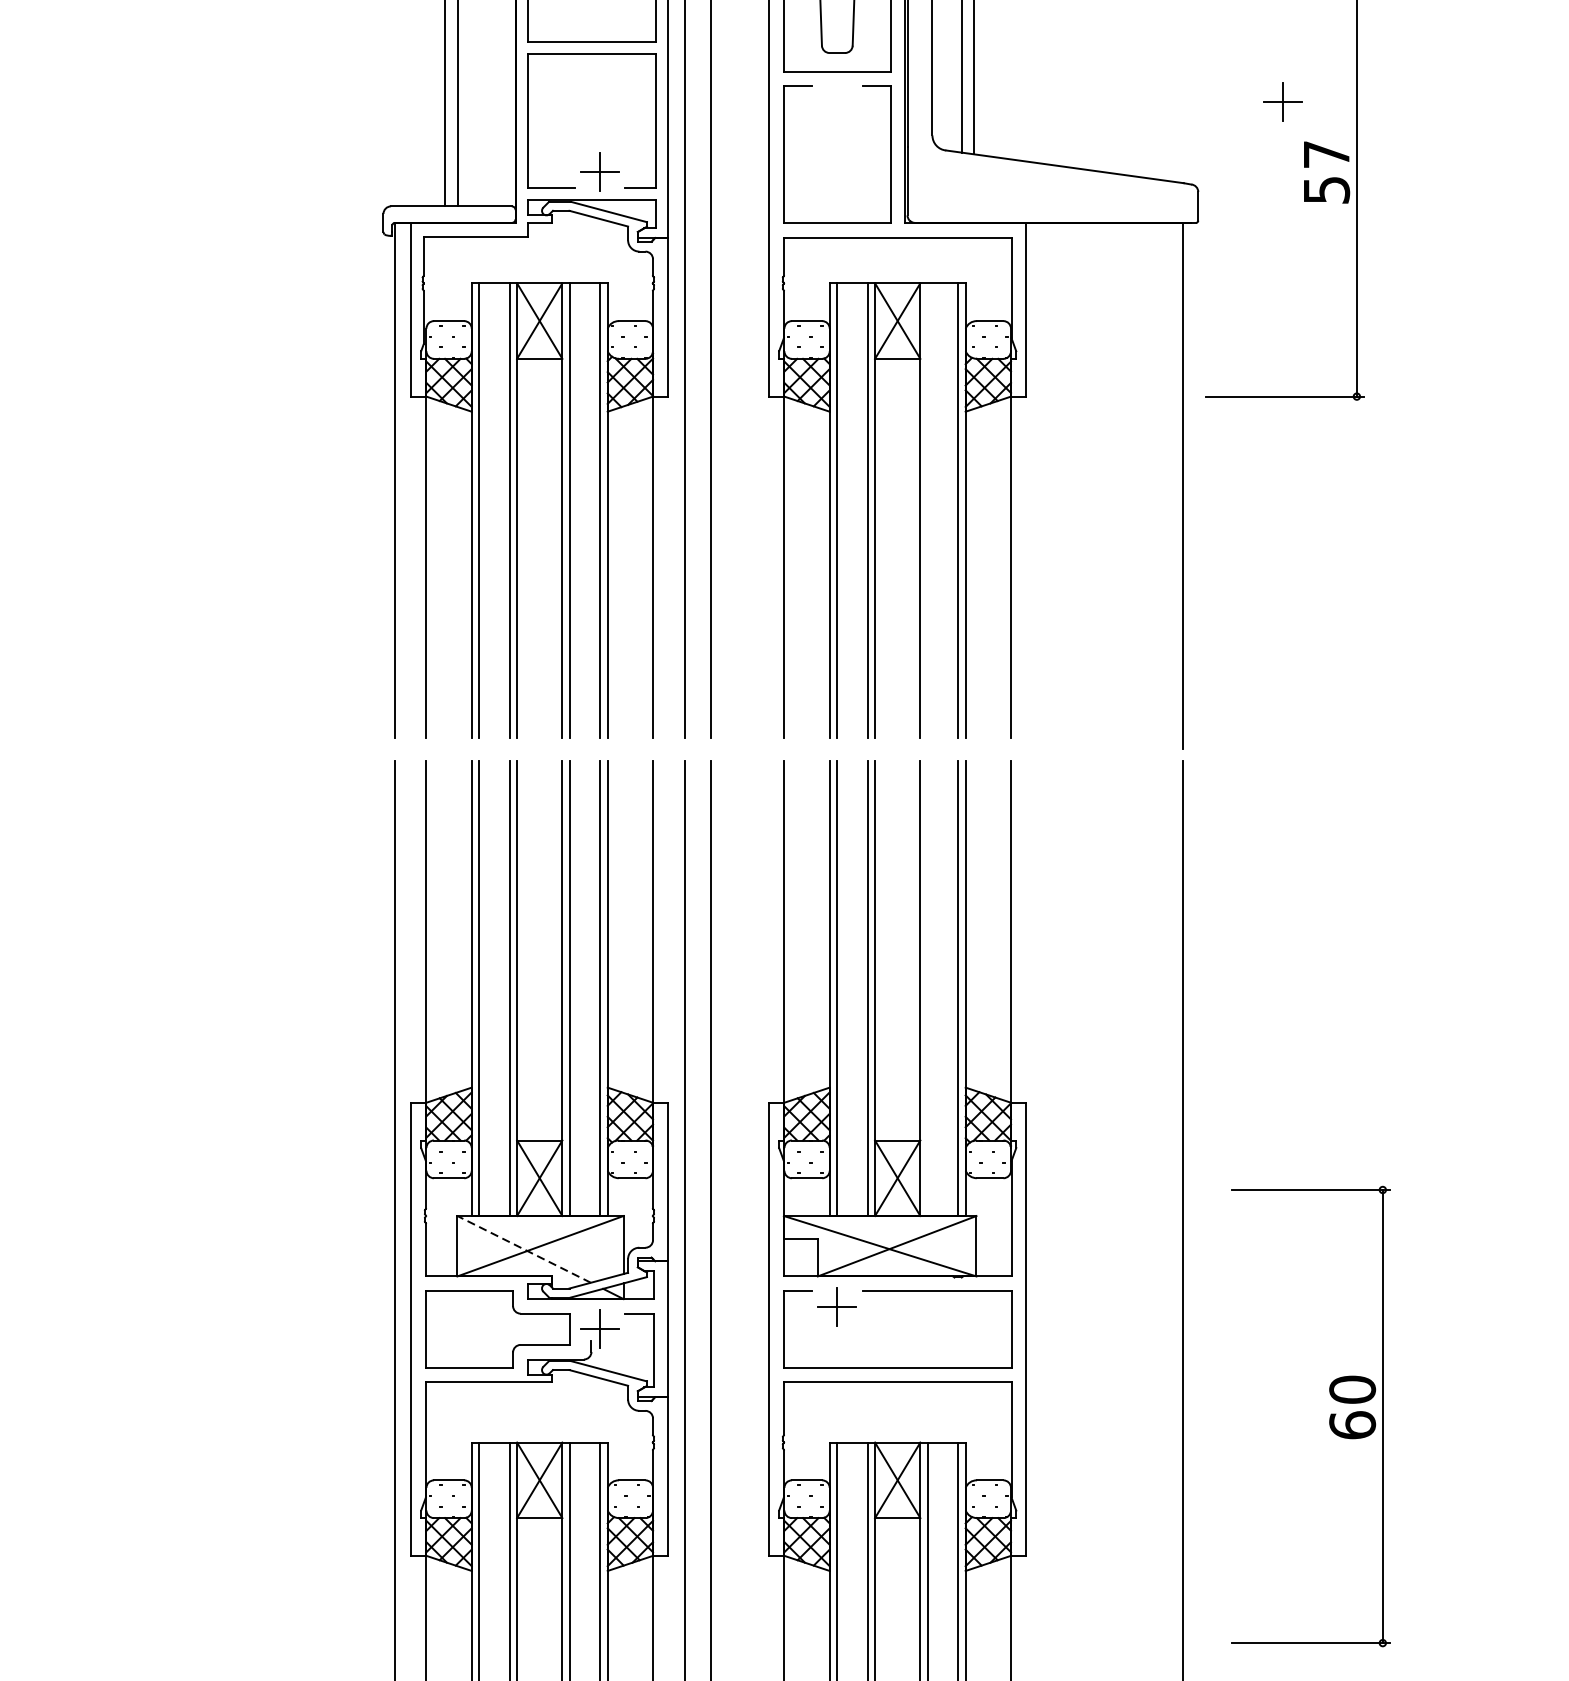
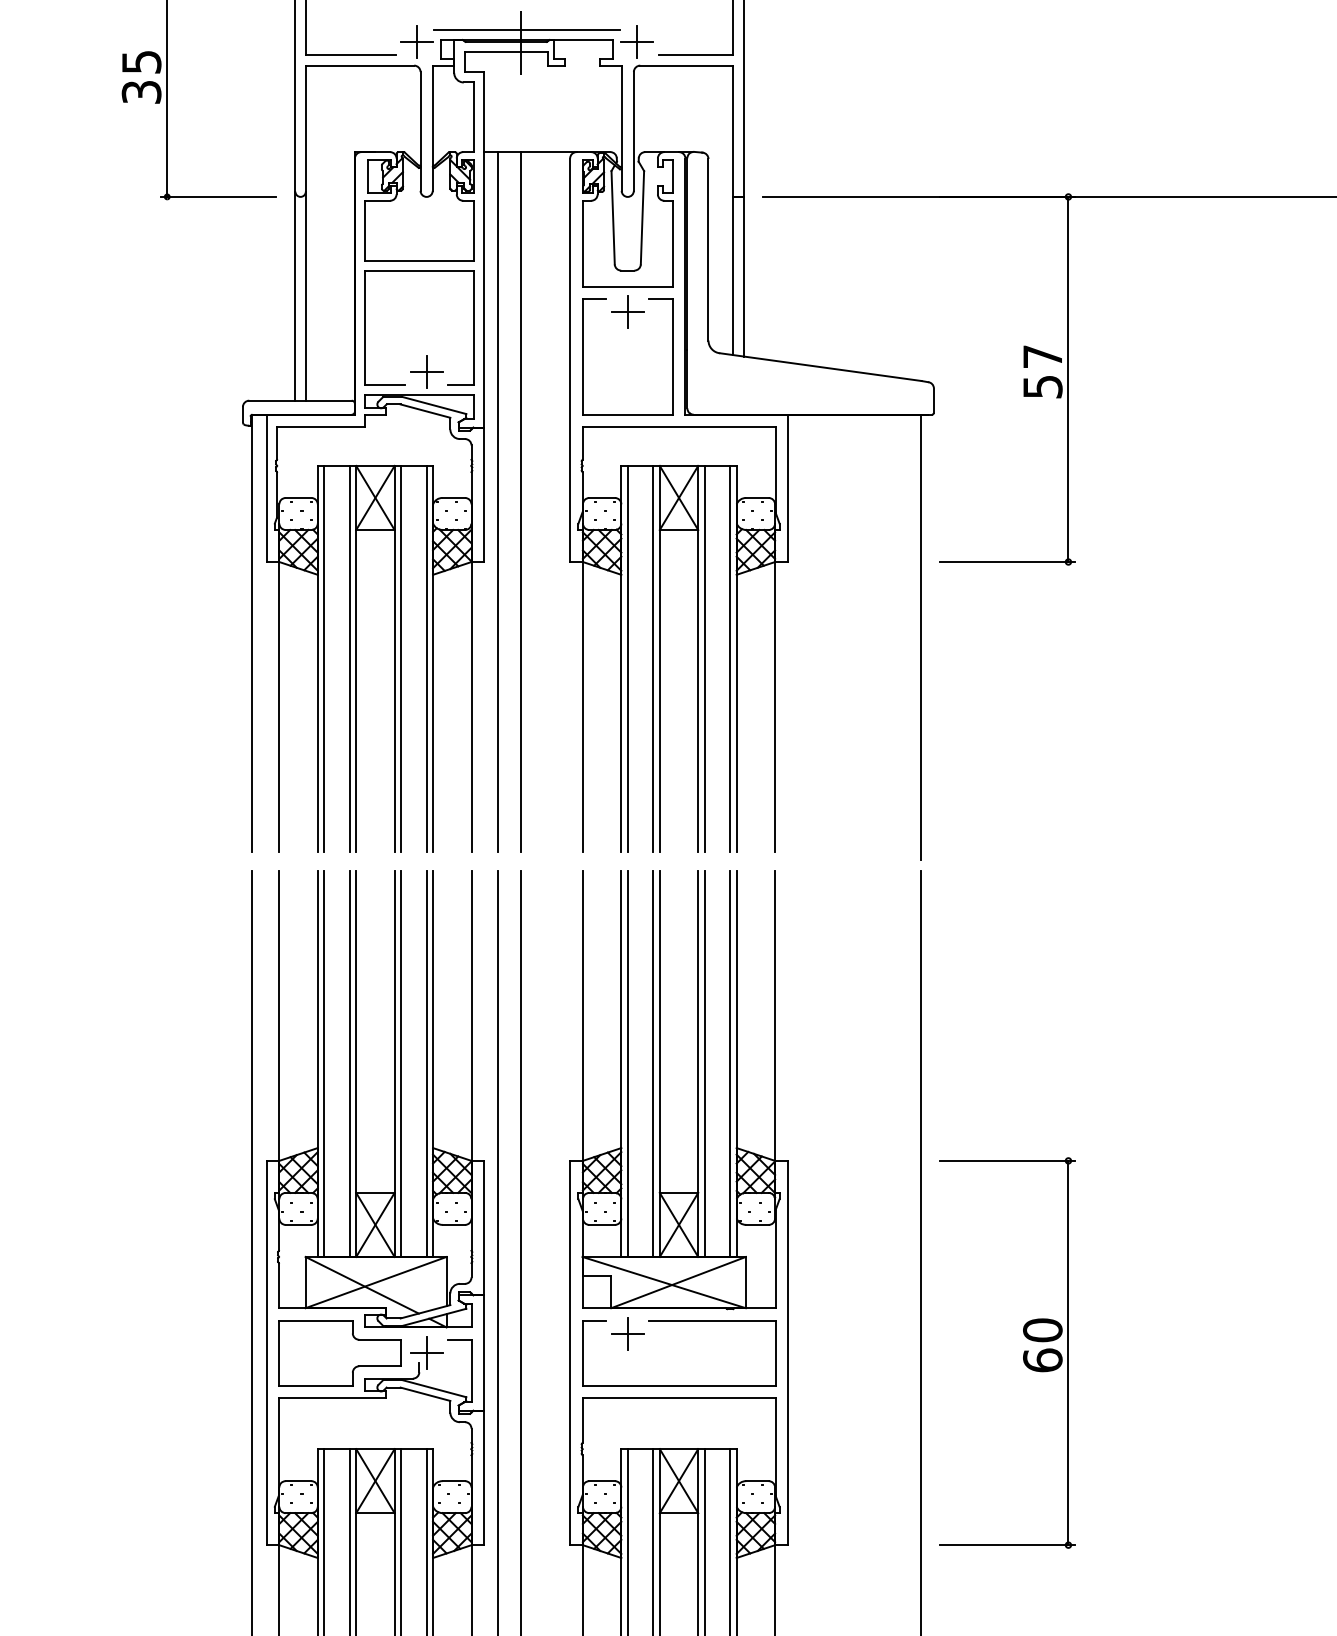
part: (1282, 101) -> (627, 311), moved
line: (927, 510) -> (704, 658), added
line: (927, 987) -> (704, 1063), added
line: (523, 1249) -> (361, 1285), dashed -> solid
part: (1329, 1415) -> (1023, 1352), moved

